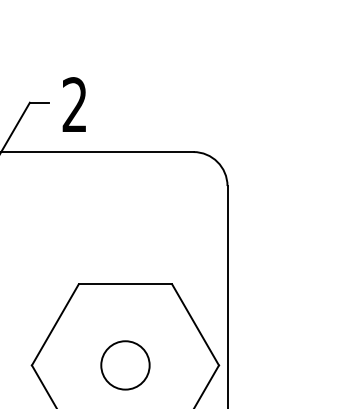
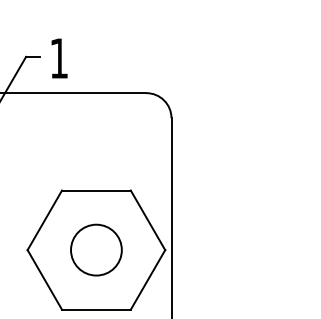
text: (73, 104) -> (58, 58), 2 -> 1
circle: (125, 364) -> (96, 249), size x1.43

